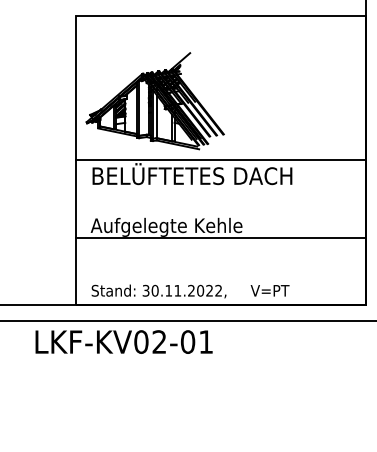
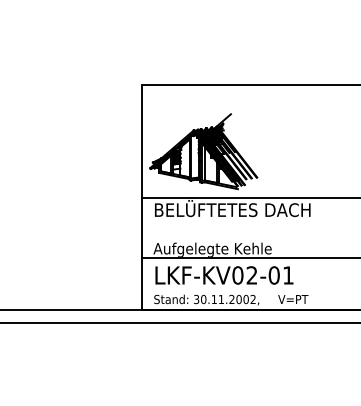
text: (208, 290) -> (245, 299), 30.11.2022, -> 30.11.2002,
text: (124, 342) -> (224, 275), moved

